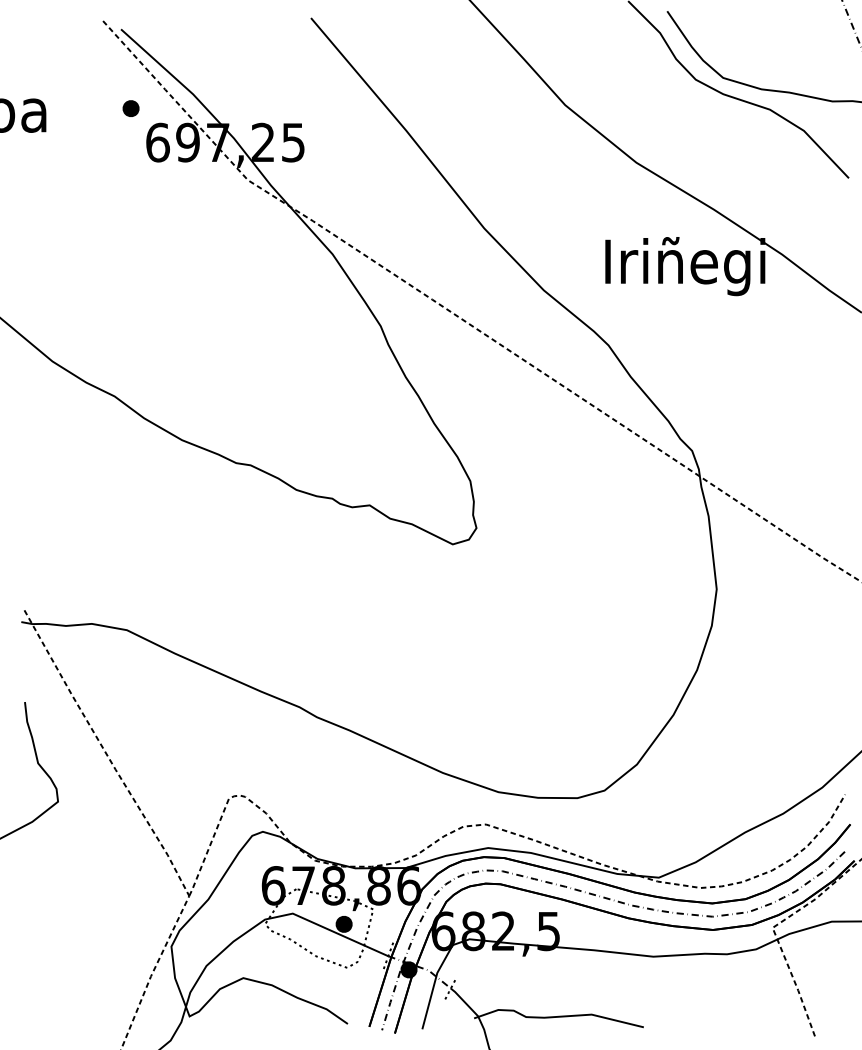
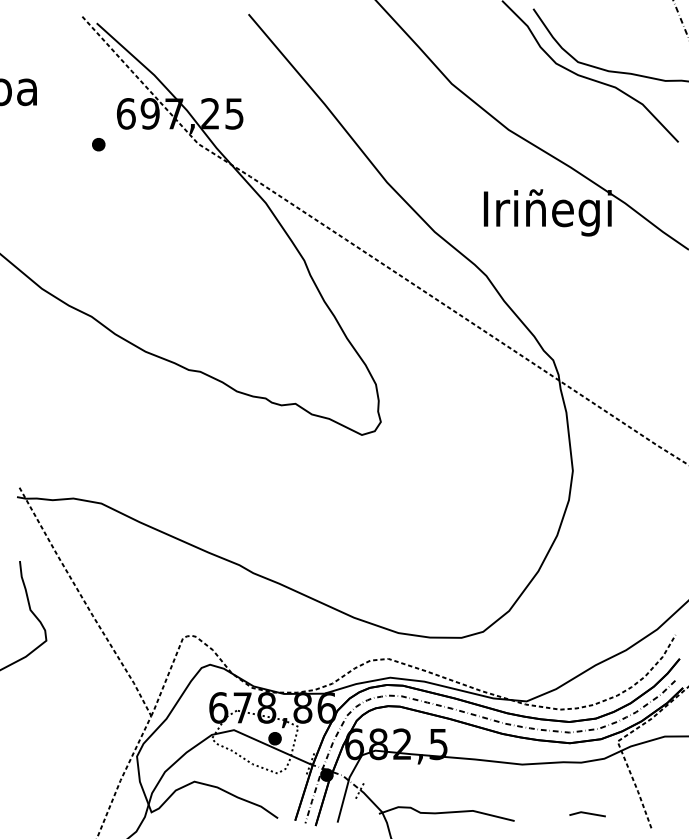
part: (130, 108) -> (98, 144), moved
line: (734, 1019) -> (587, 814), added

